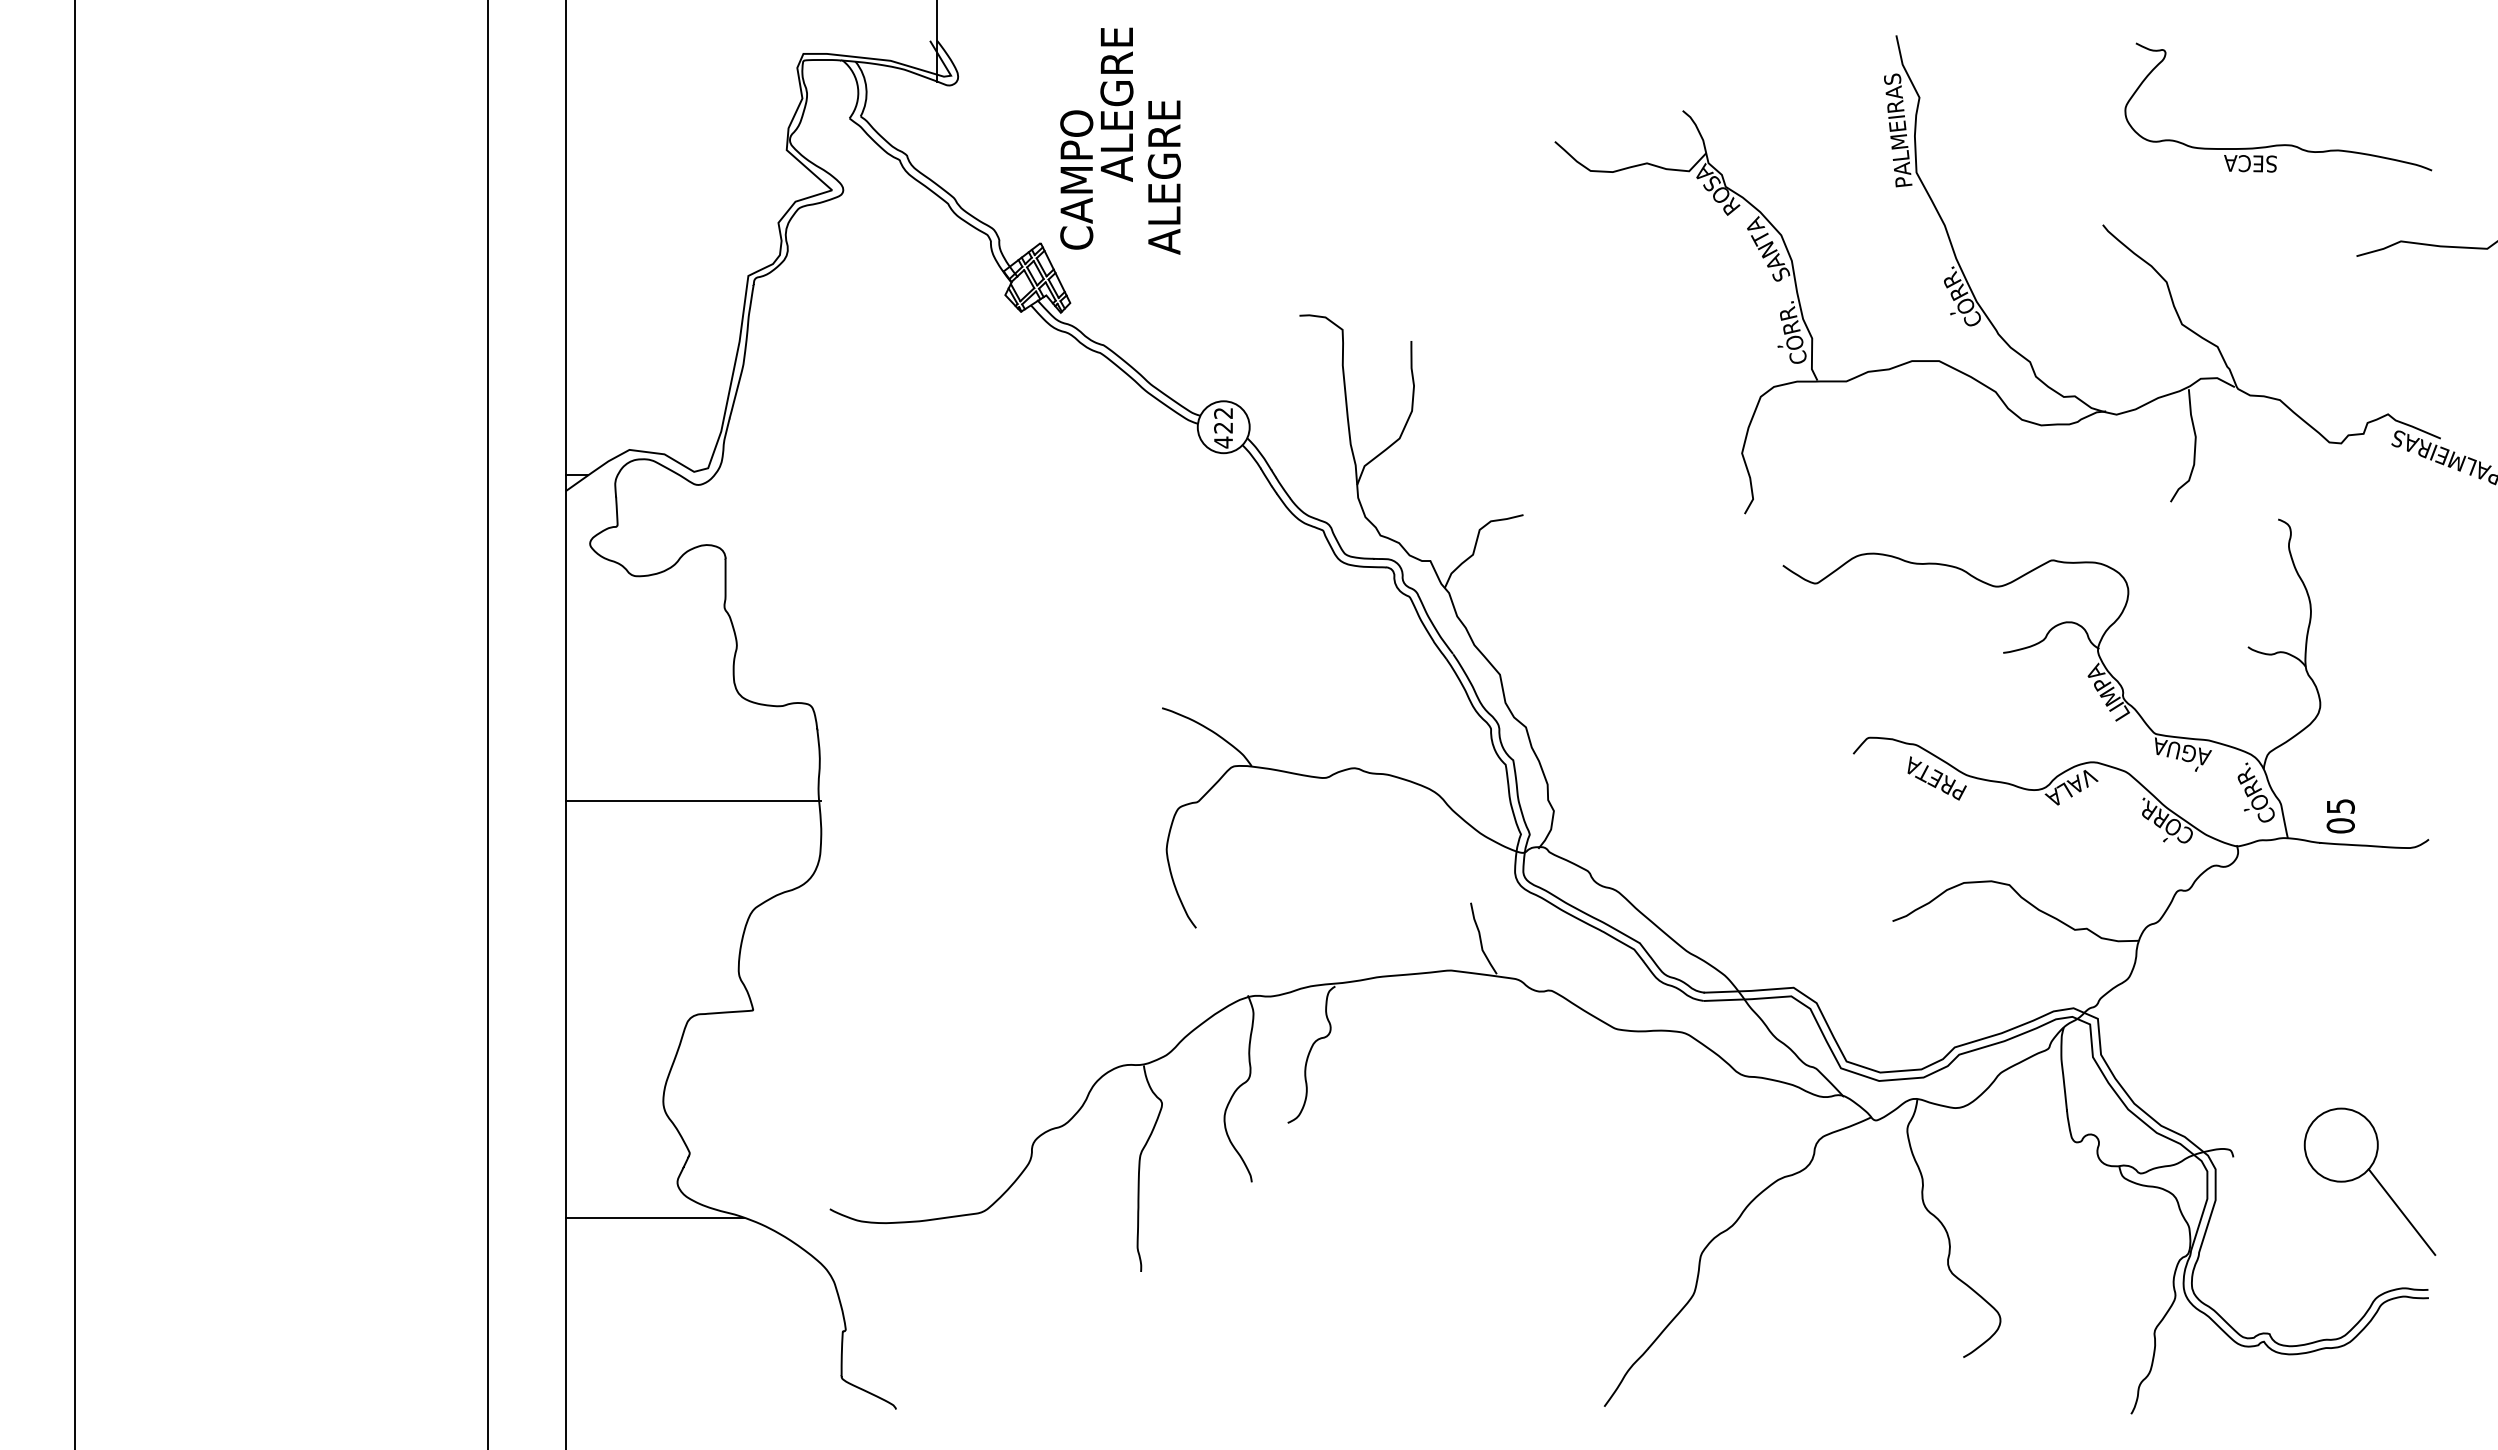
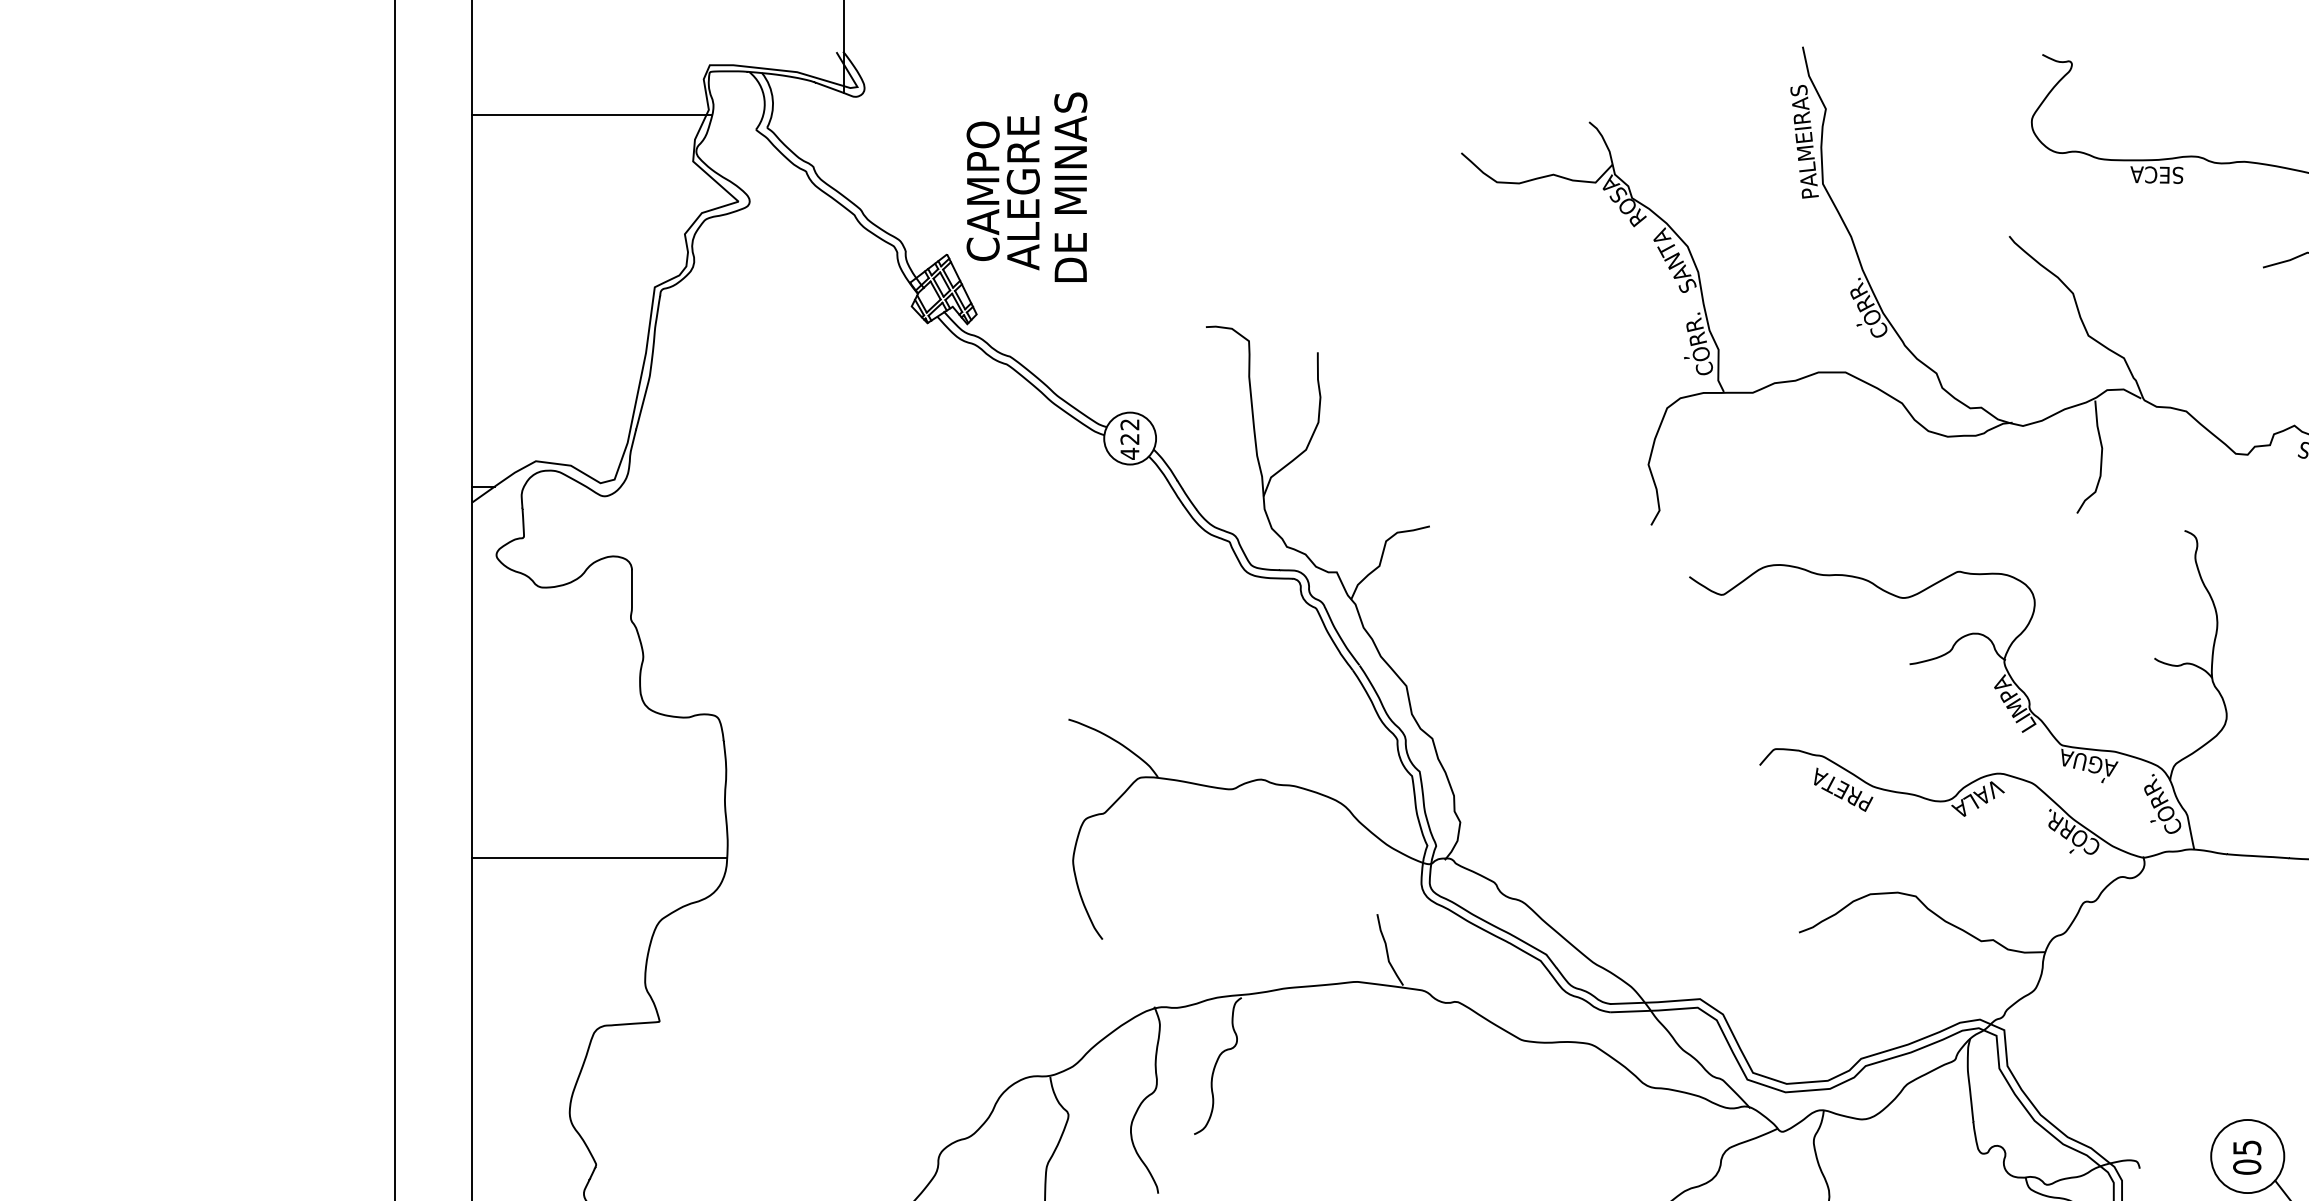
line: (685, 104) -> (591, 115), added
text: (1116, 104) -> (1022, 192), moved
text: (1163, 175) -> (1069, 186), ALEGRE -> DE MINAS
line: (693, 801) -> (599, 857), moved
text: (2340, 816) -> (2246, 1157), moved

